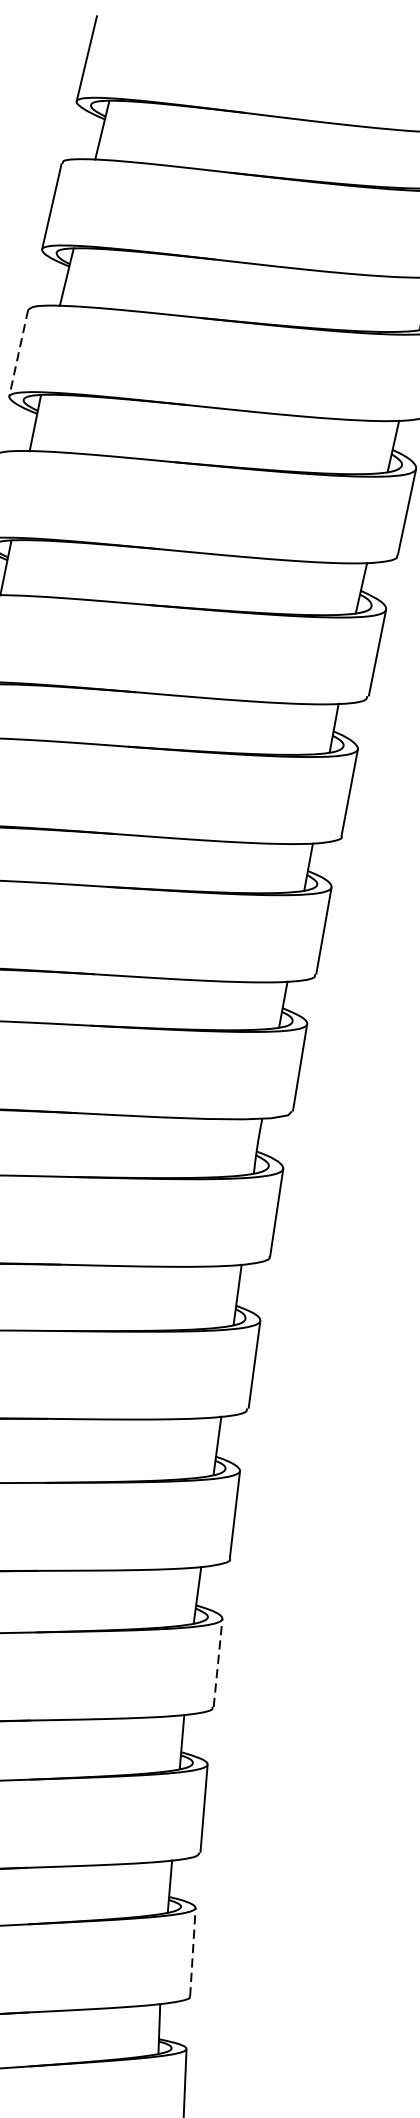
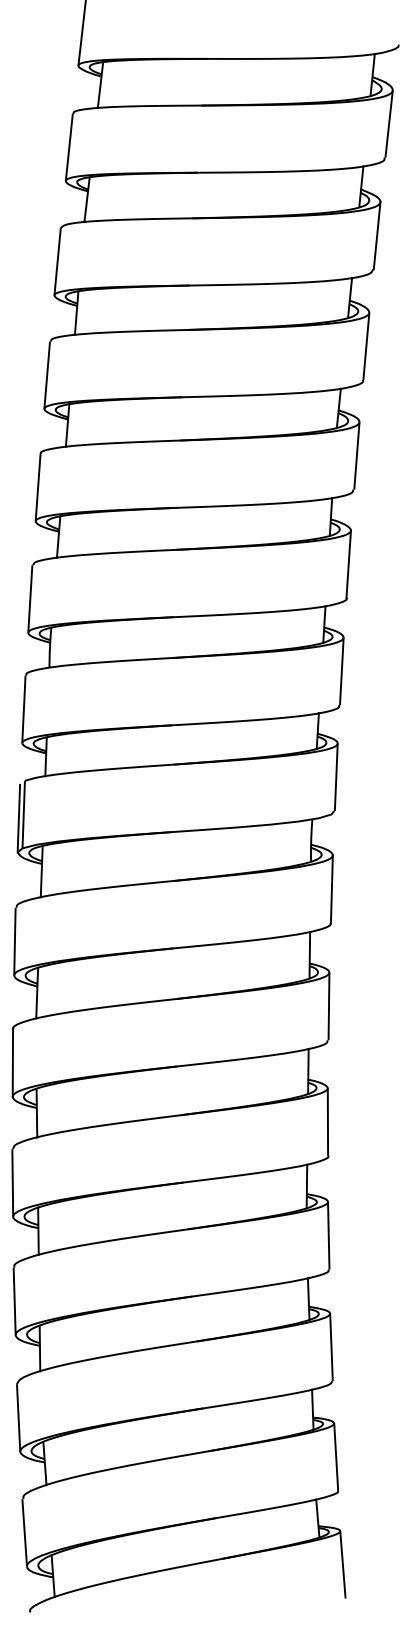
line: (18, 352) -> (57, 261), dashed -> solid
line: (217, 1662) -> (328, 1235), dashed -> solid
line: (193, 1952) -> (336, 1457), dashed -> solid

